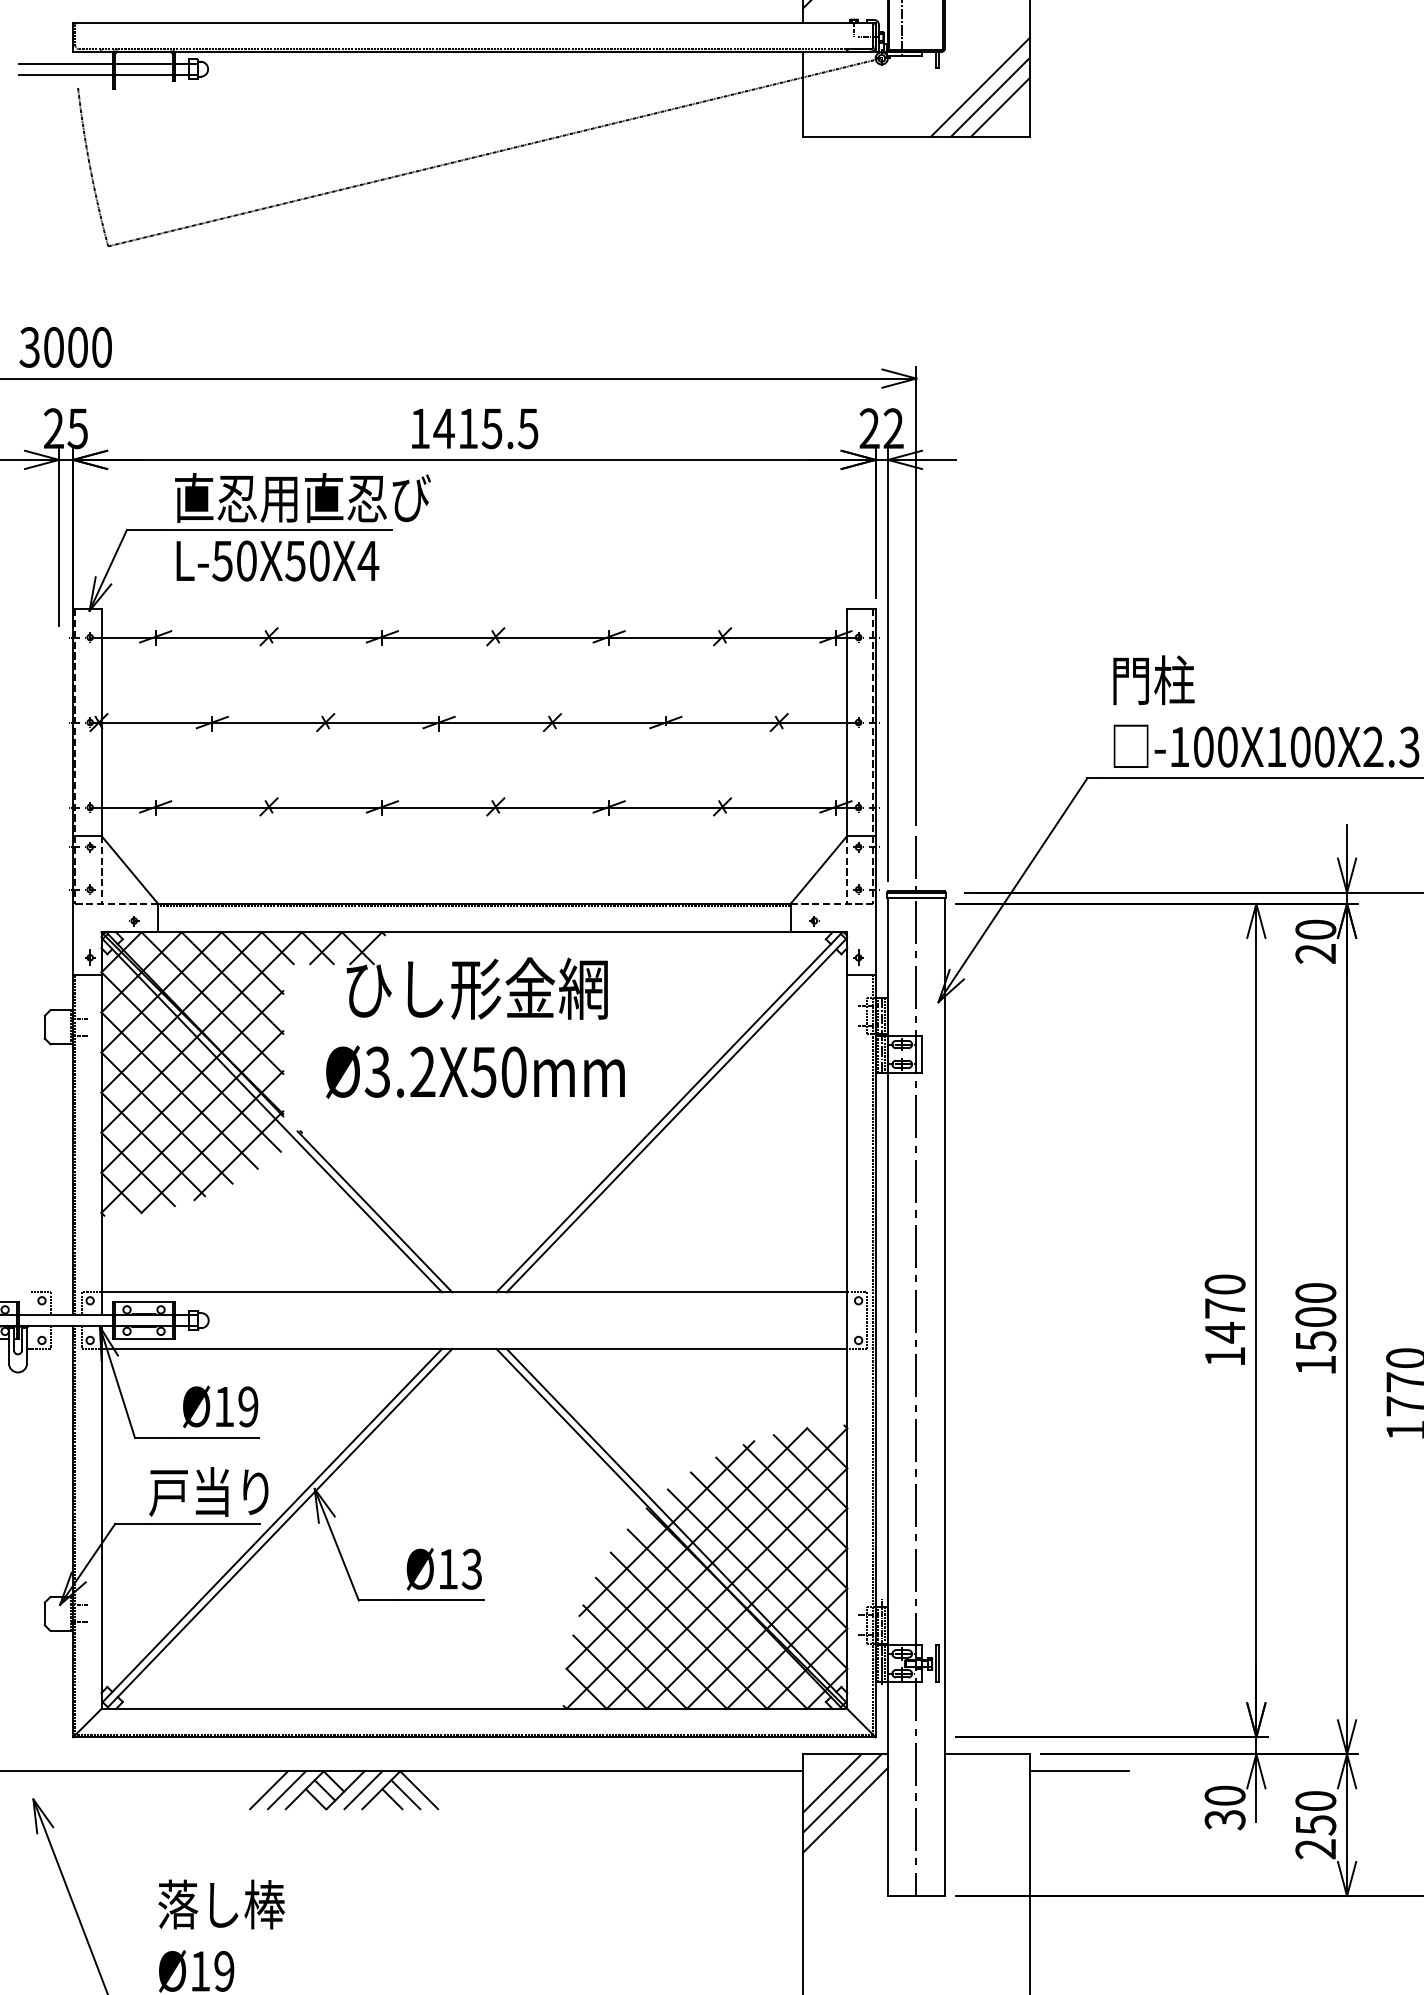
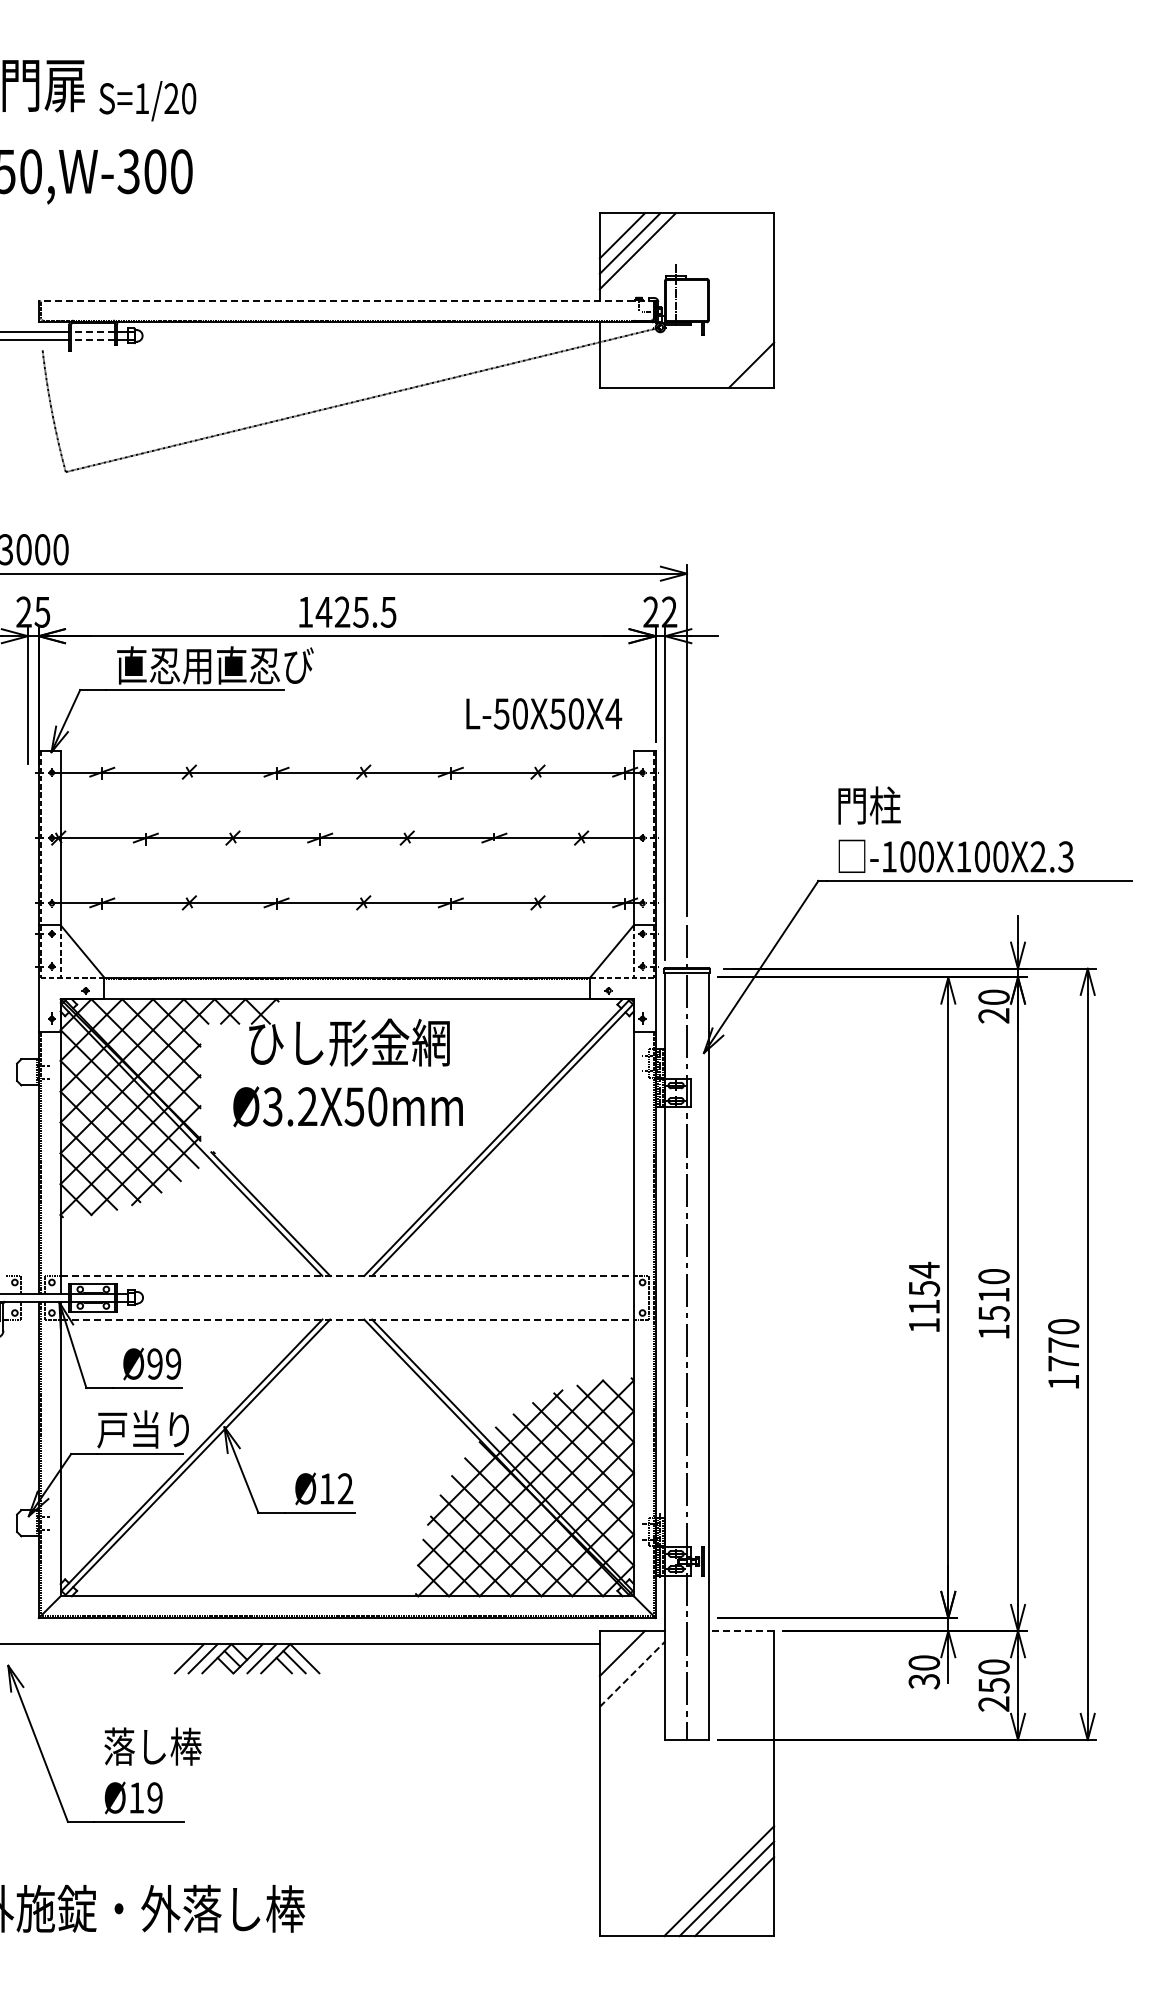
line: (473, 23) -> (346, 300), solid -> dashed
line: (142, 63) -> (92, 331), solid -> dashed
line: (142, 75) -> (92, 340), solid -> dashed
line: (980, 86) -> (736, 349), removed
line: (989, 97) -> (743, 357), removed
text: (468, 427) -> (342, 611), 1415.5 -> 1425.5
text: (278, 560) -> (544, 713), moved
line: (474, 1291) -> (347, 1275), solid -> dashed
text: (1225, 1308) -> (924, 1288), 1470 -> 1154
text: (1315, 1316) -> (993, 1294), 1500 -> 1510
line: (474, 1348) -> (347, 1319), solid -> dashed
text: (223, 1406) -> (154, 1363), Ø19 -> Ø99
text: (472, 1568) -> (345, 1488), Ø13 -> Ø12
line: (987, 1754) -> (741, 1631), solid -> dashed
line: (1079, 1771) -> (812, 1644), removed
line: (841, 1793) -> (629, 1661), removed
line: (845, 1809) -> (632, 1673), solid -> dashed

